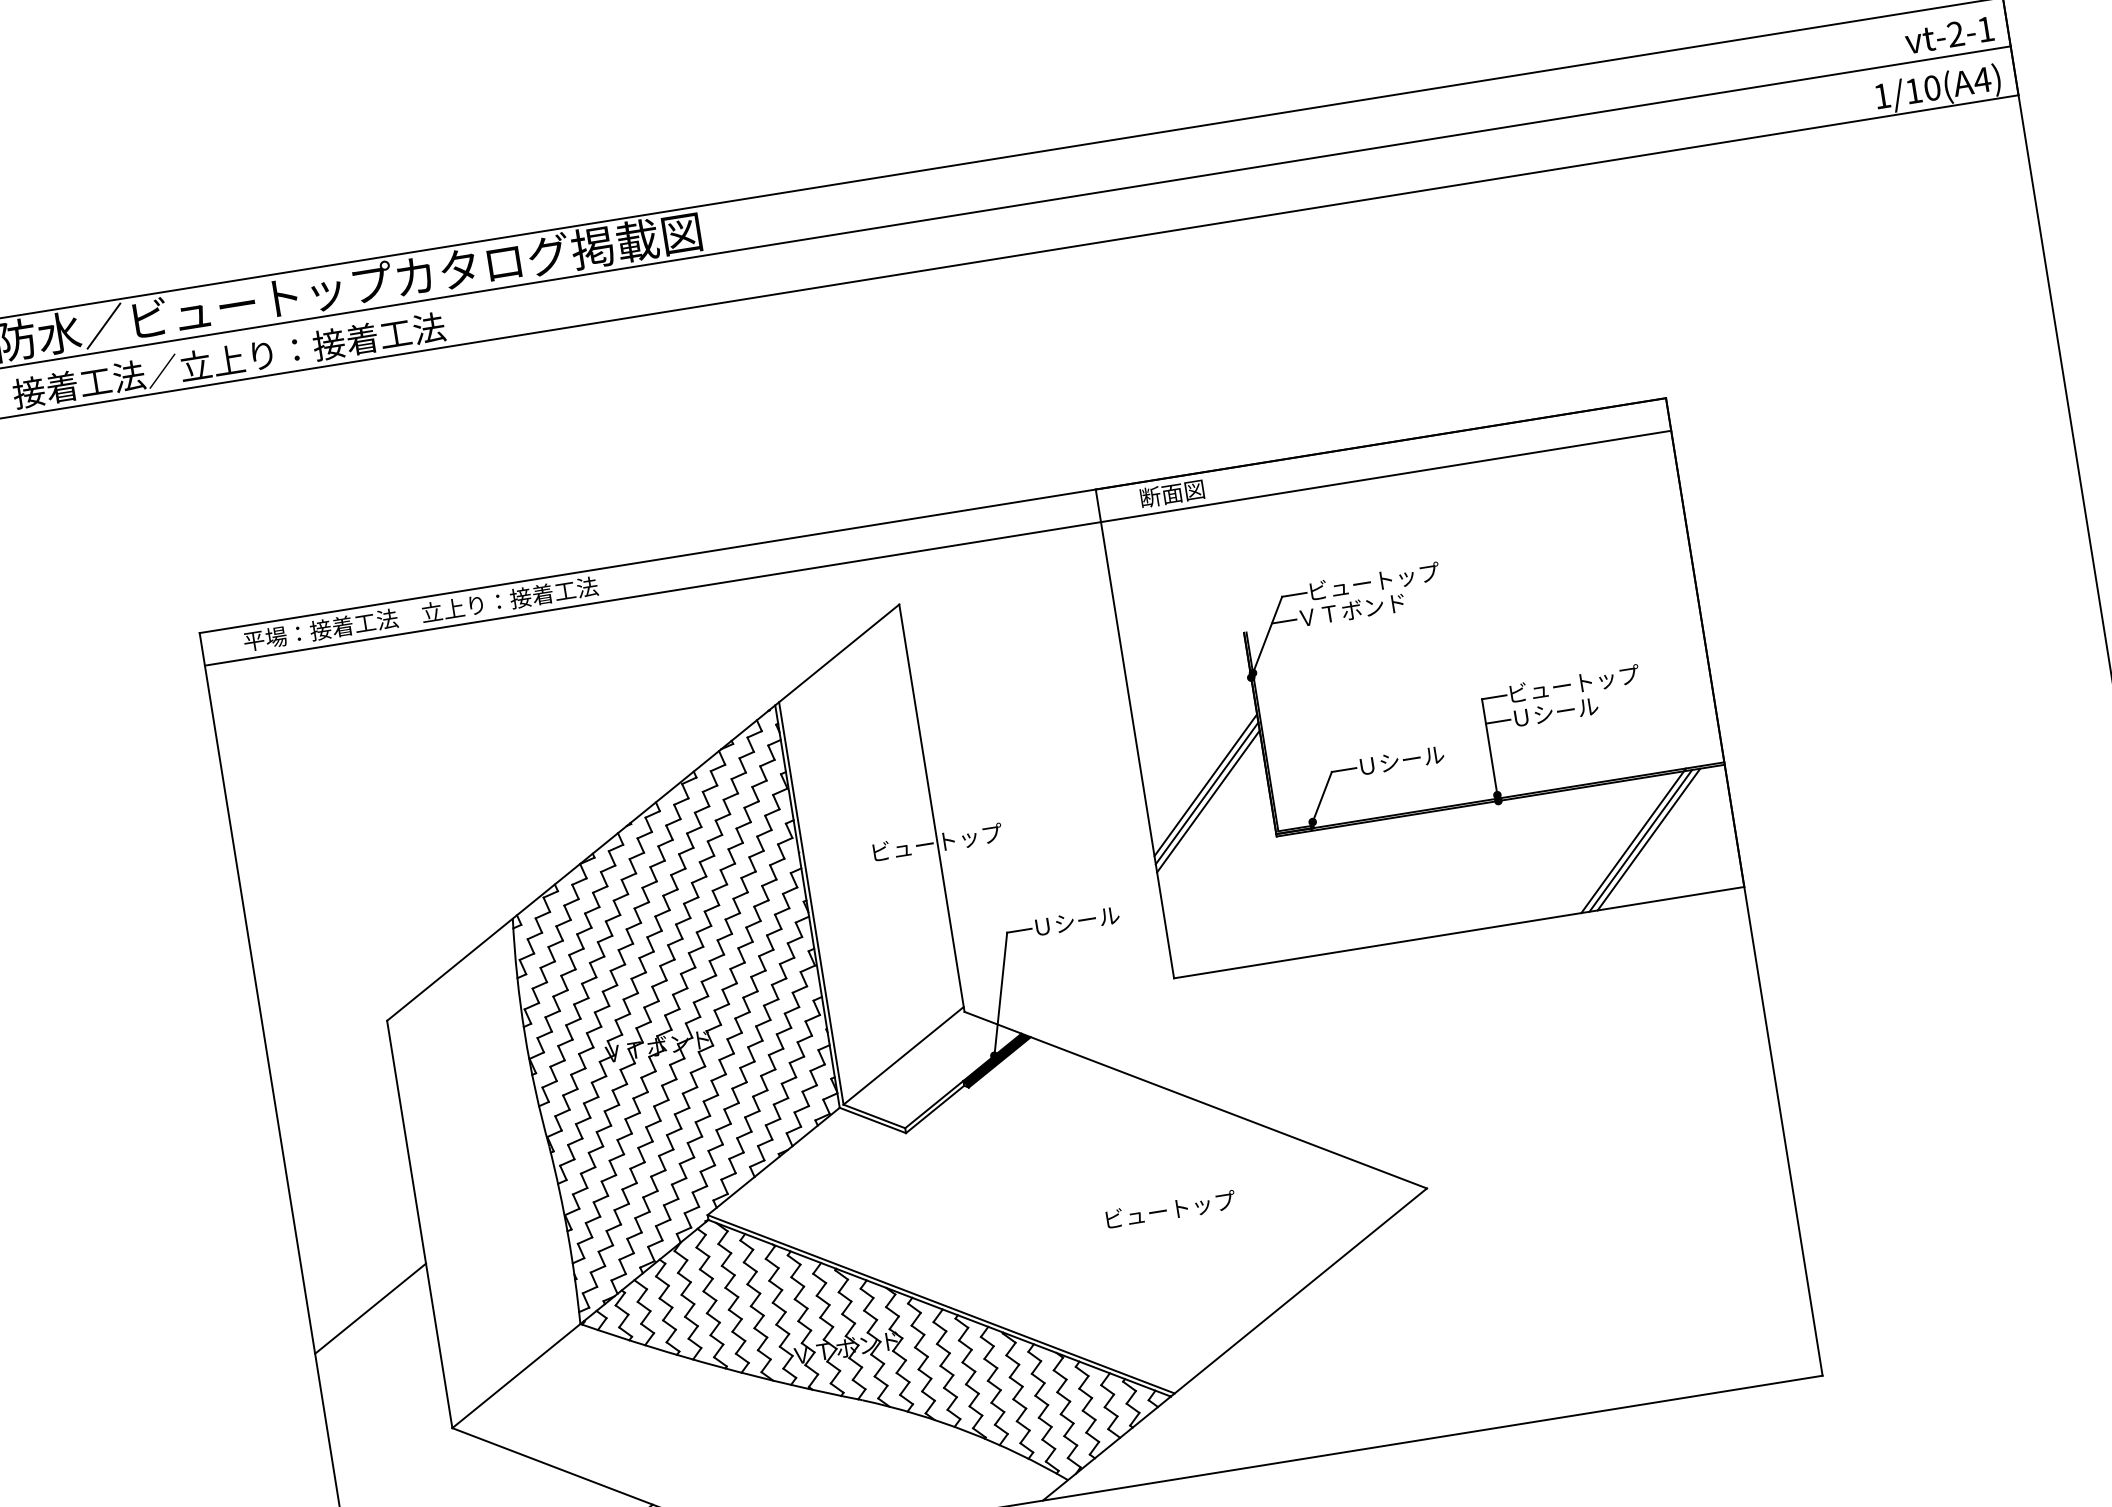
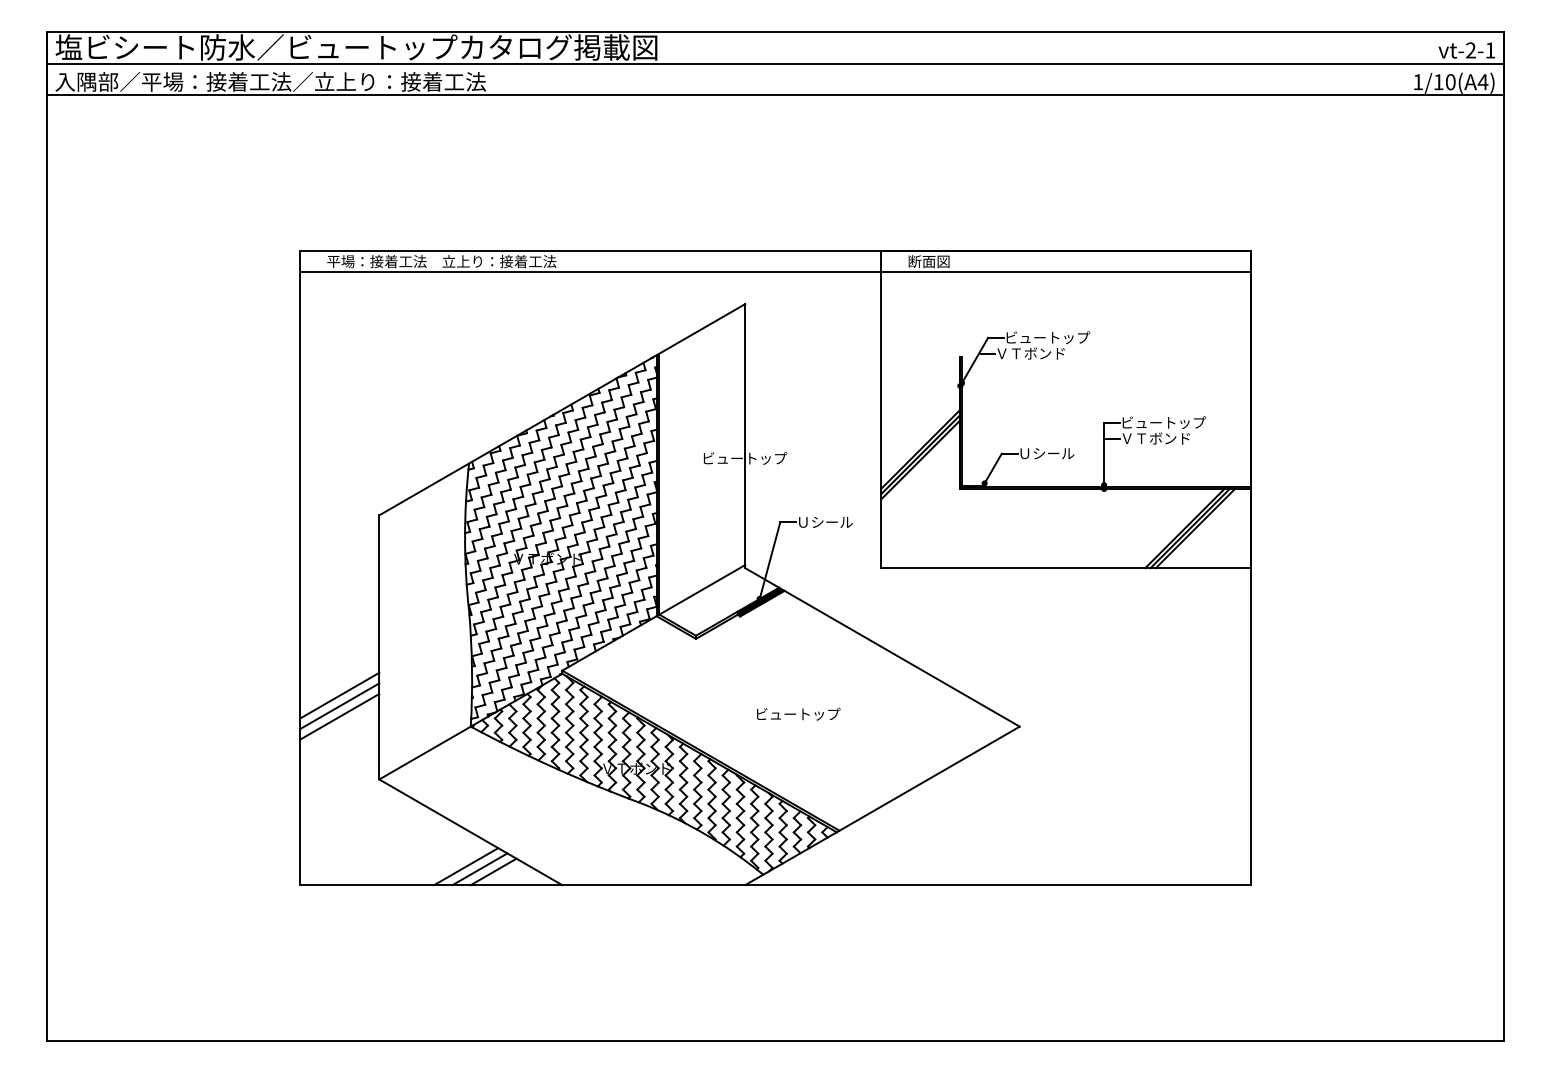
text: (1565, 710) -> (1155, 438), Ｕシール -> ＶＴボンド
text: (1170, 1208) -> (798, 713), moved
line: (372, 1325) -> (339, 706), added
line: (375, 1340) -> (339, 716), added

